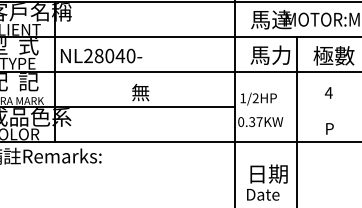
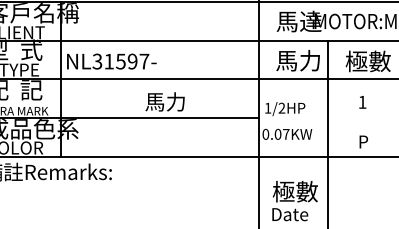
text: (109, 55) -> (120, 61), NL28040- -> NL31597-
text: (149, 92) -> (164, 101), 無 -> 馬力
text: (328, 92) -> (362, 101), 4 -> 1
text: (251, 122) -> (277, 134), 0.37KW -> 0.07KW
text: (267, 173) -> (294, 191), 日期 -> 極數

